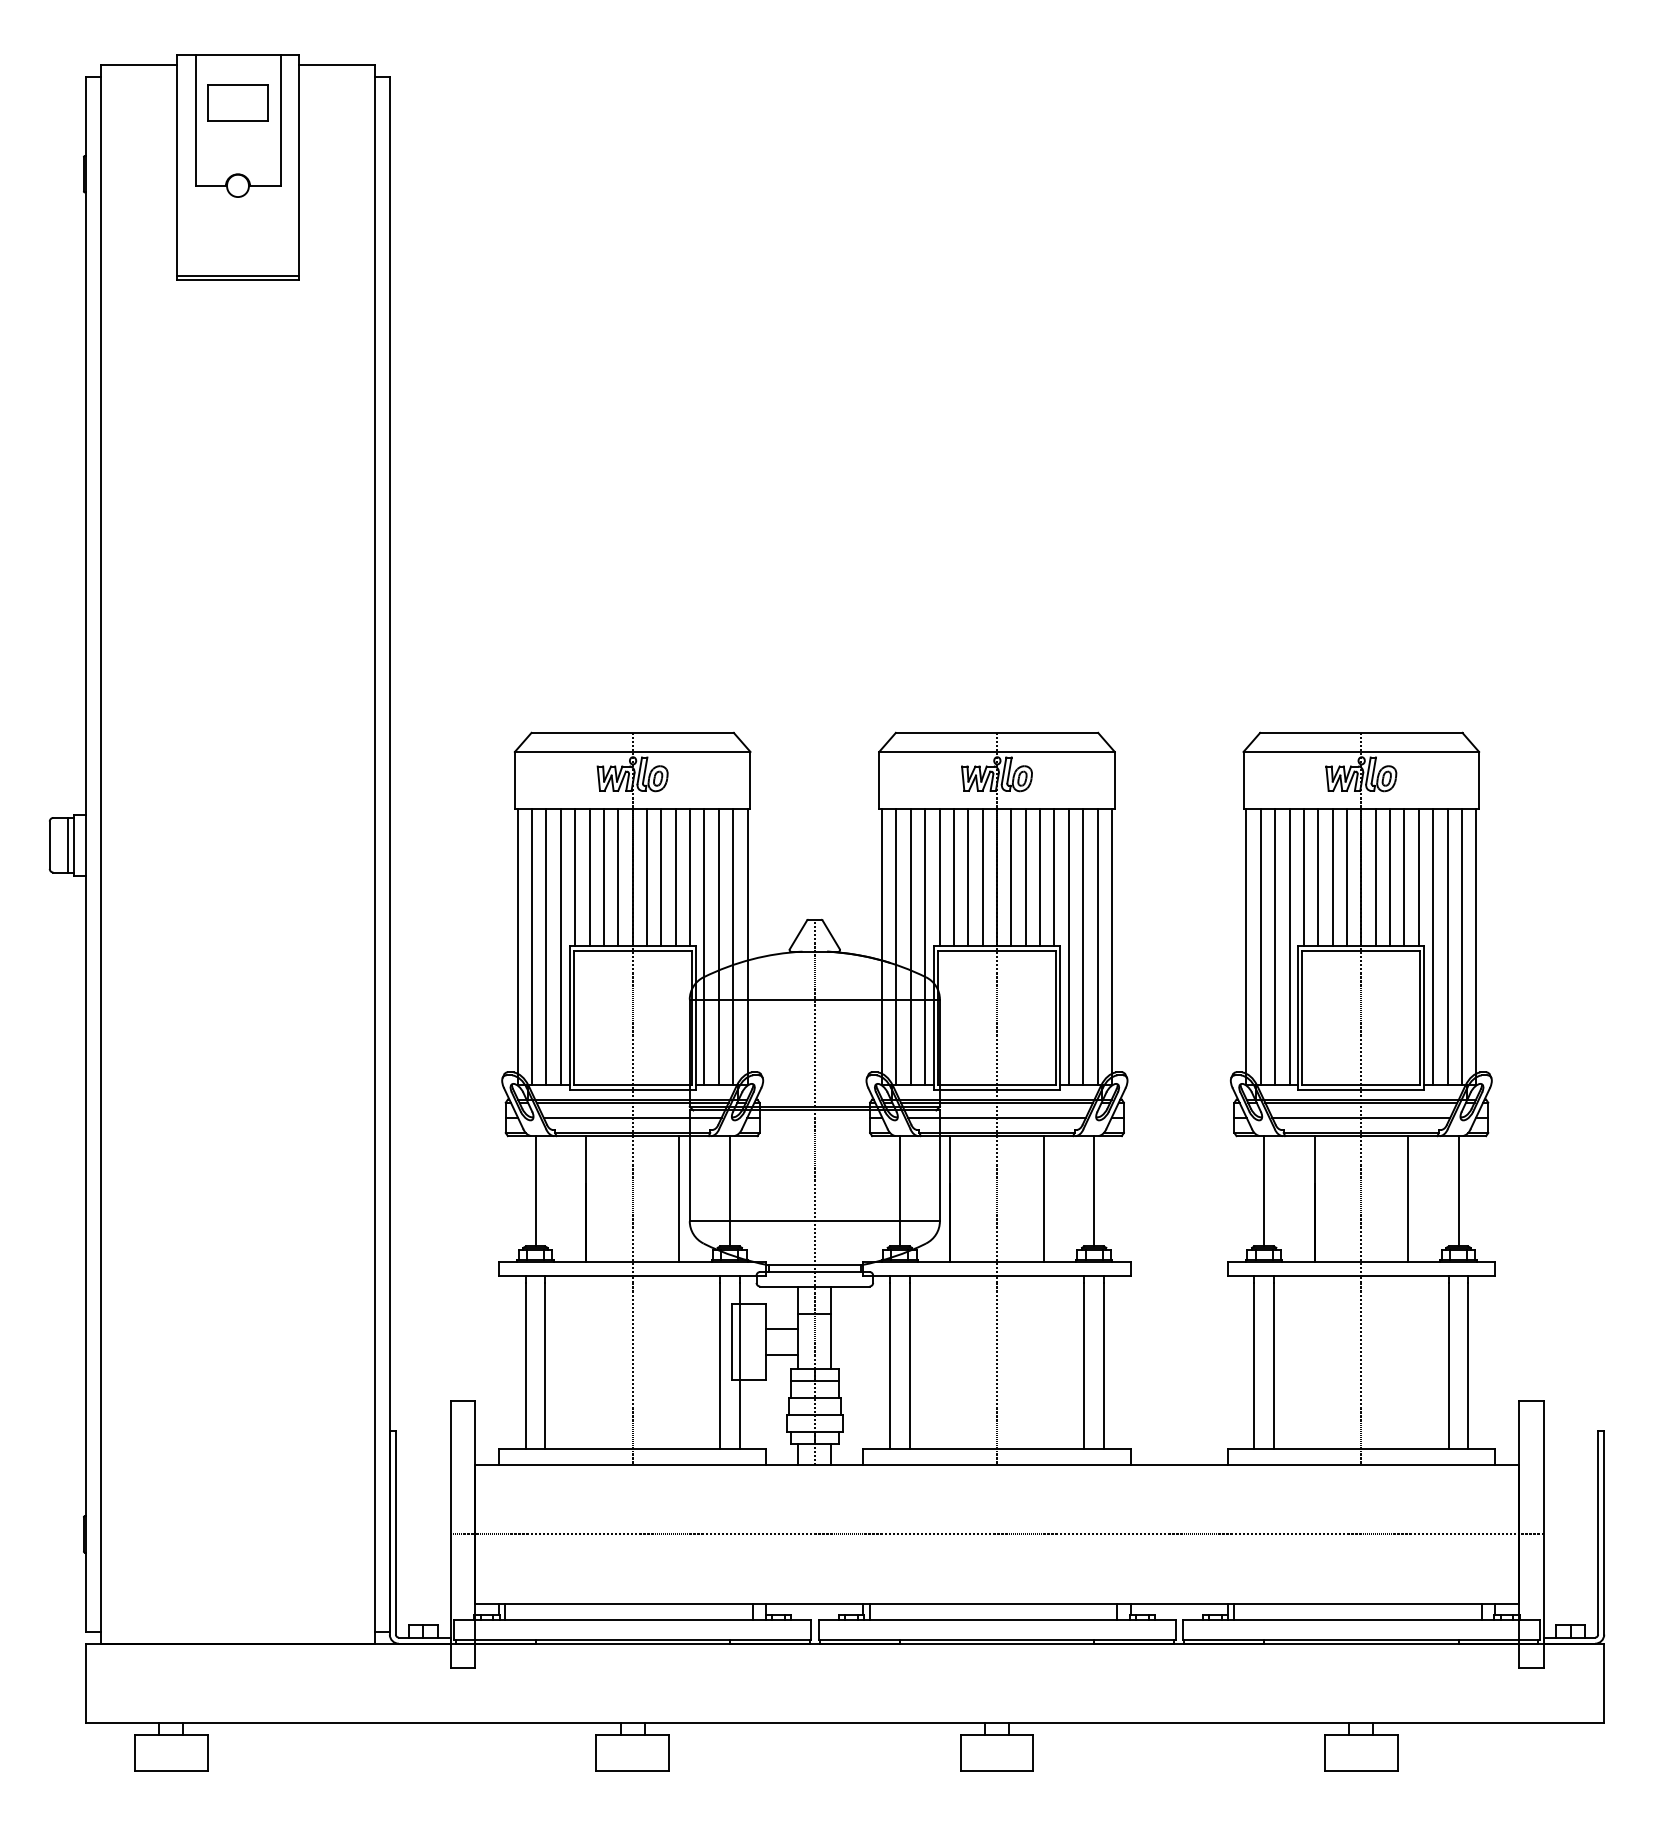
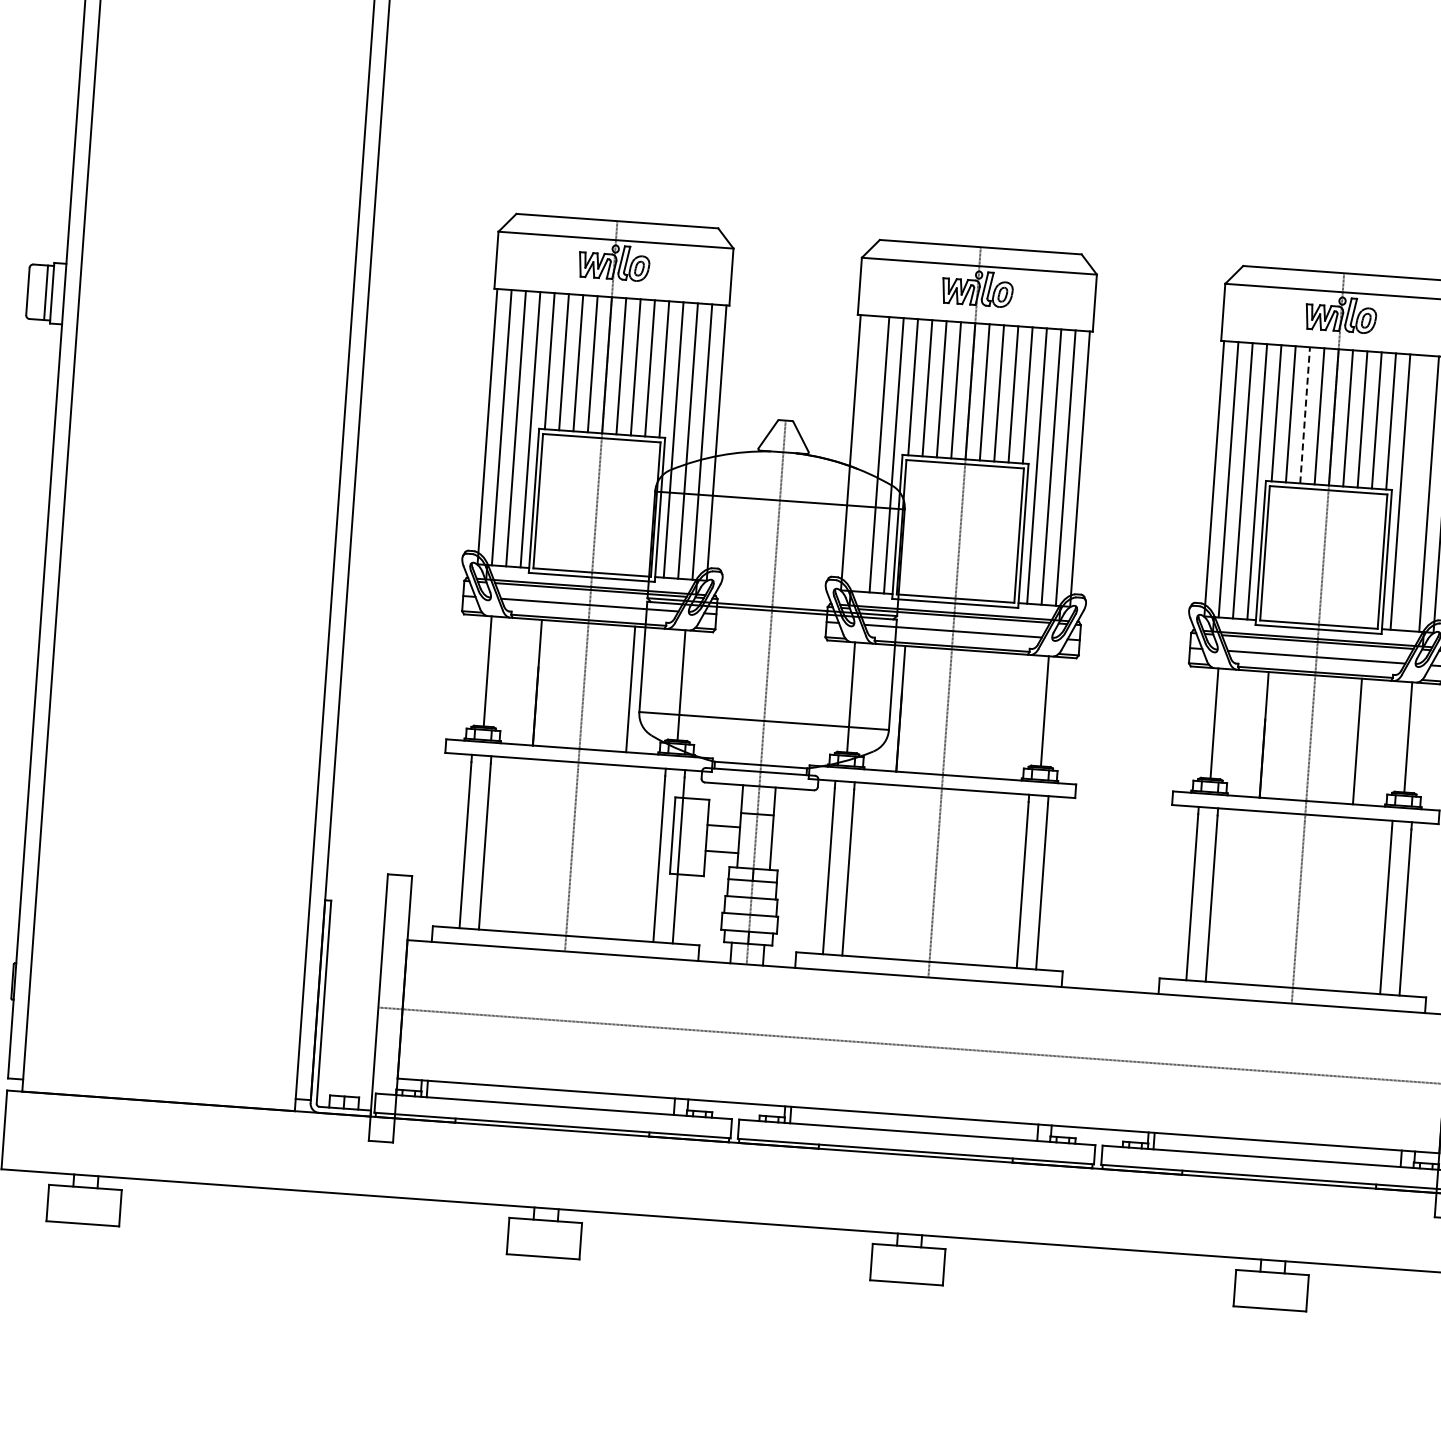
line: (1332, 876) -> (1305, 414), solid -> dashed
line: (896, 947) -> (865, 454), removed
line: (1447, 947) -> (1414, 493), removed
line: (1043, 1199) -> (993, 715), removed

